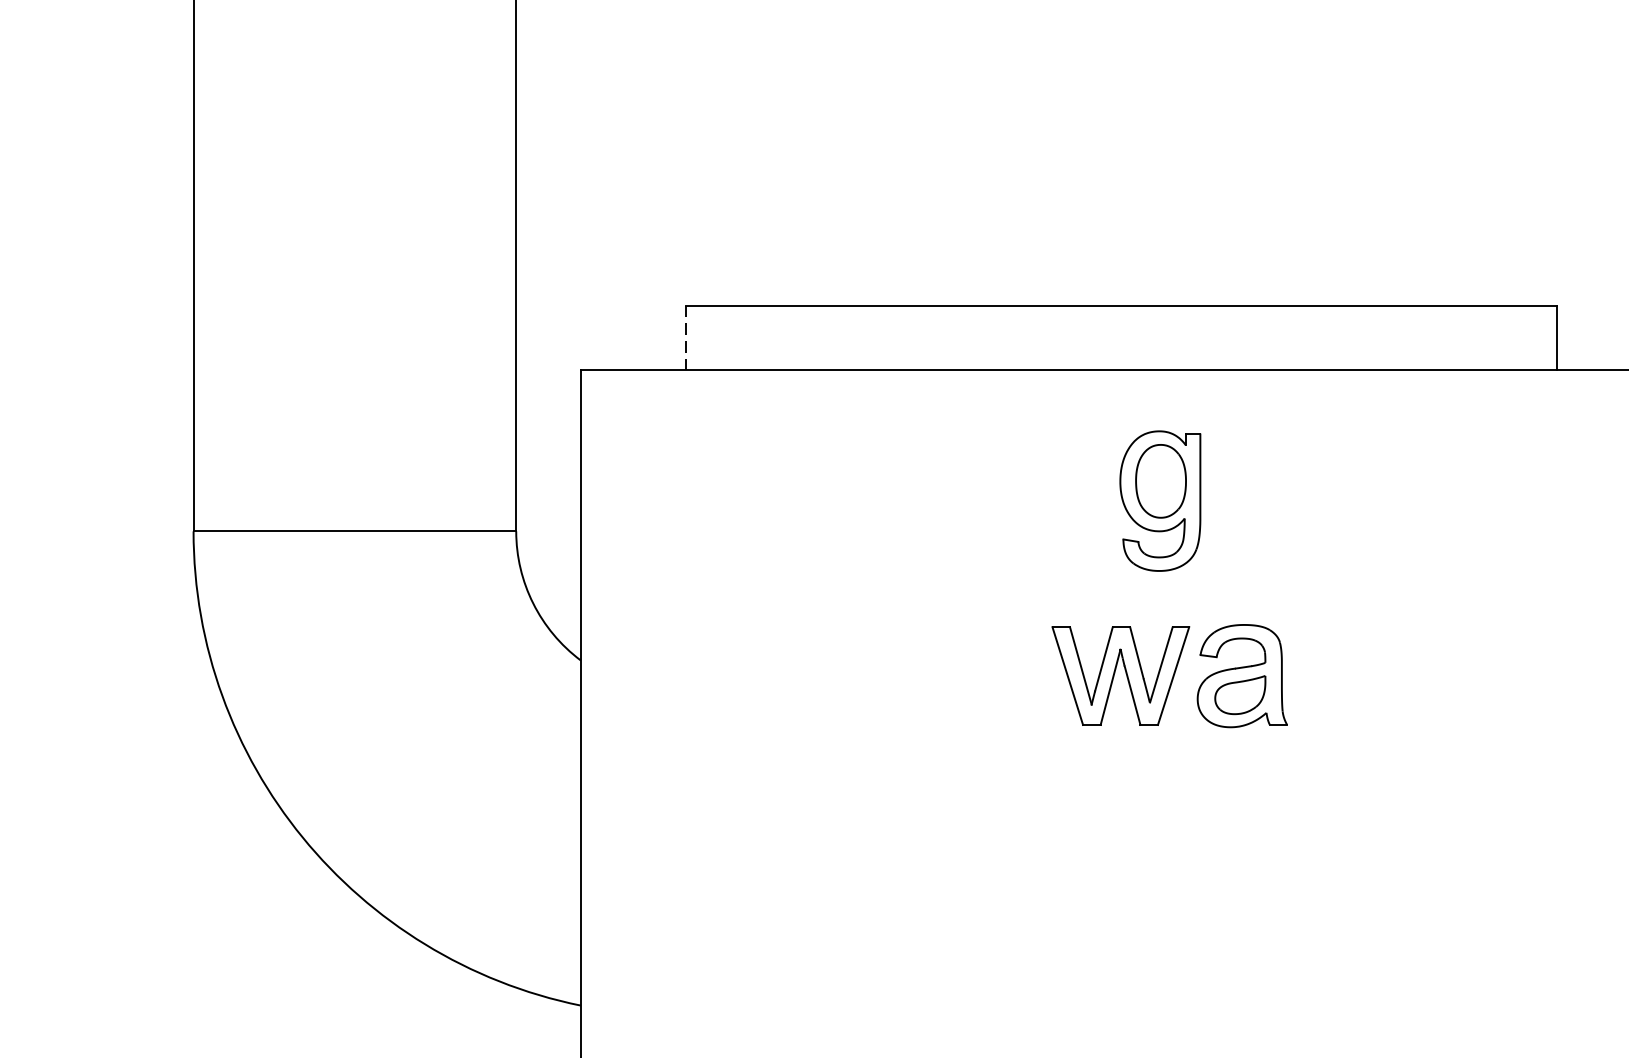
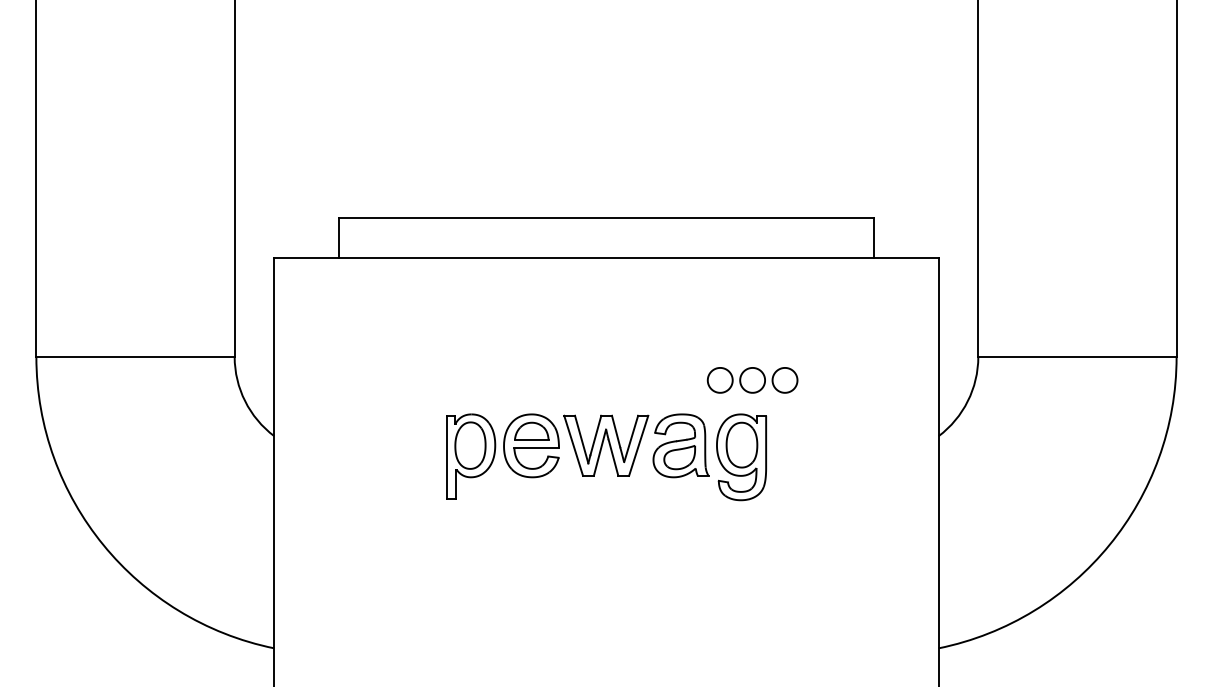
line: (685, 337) -> (338, 237), dashed -> solid
part: (1160, 501) -> (741, 457), moved
part: (1358, 569) -> (752, 380), added
part: (951, 693) -> (502, 456), added

